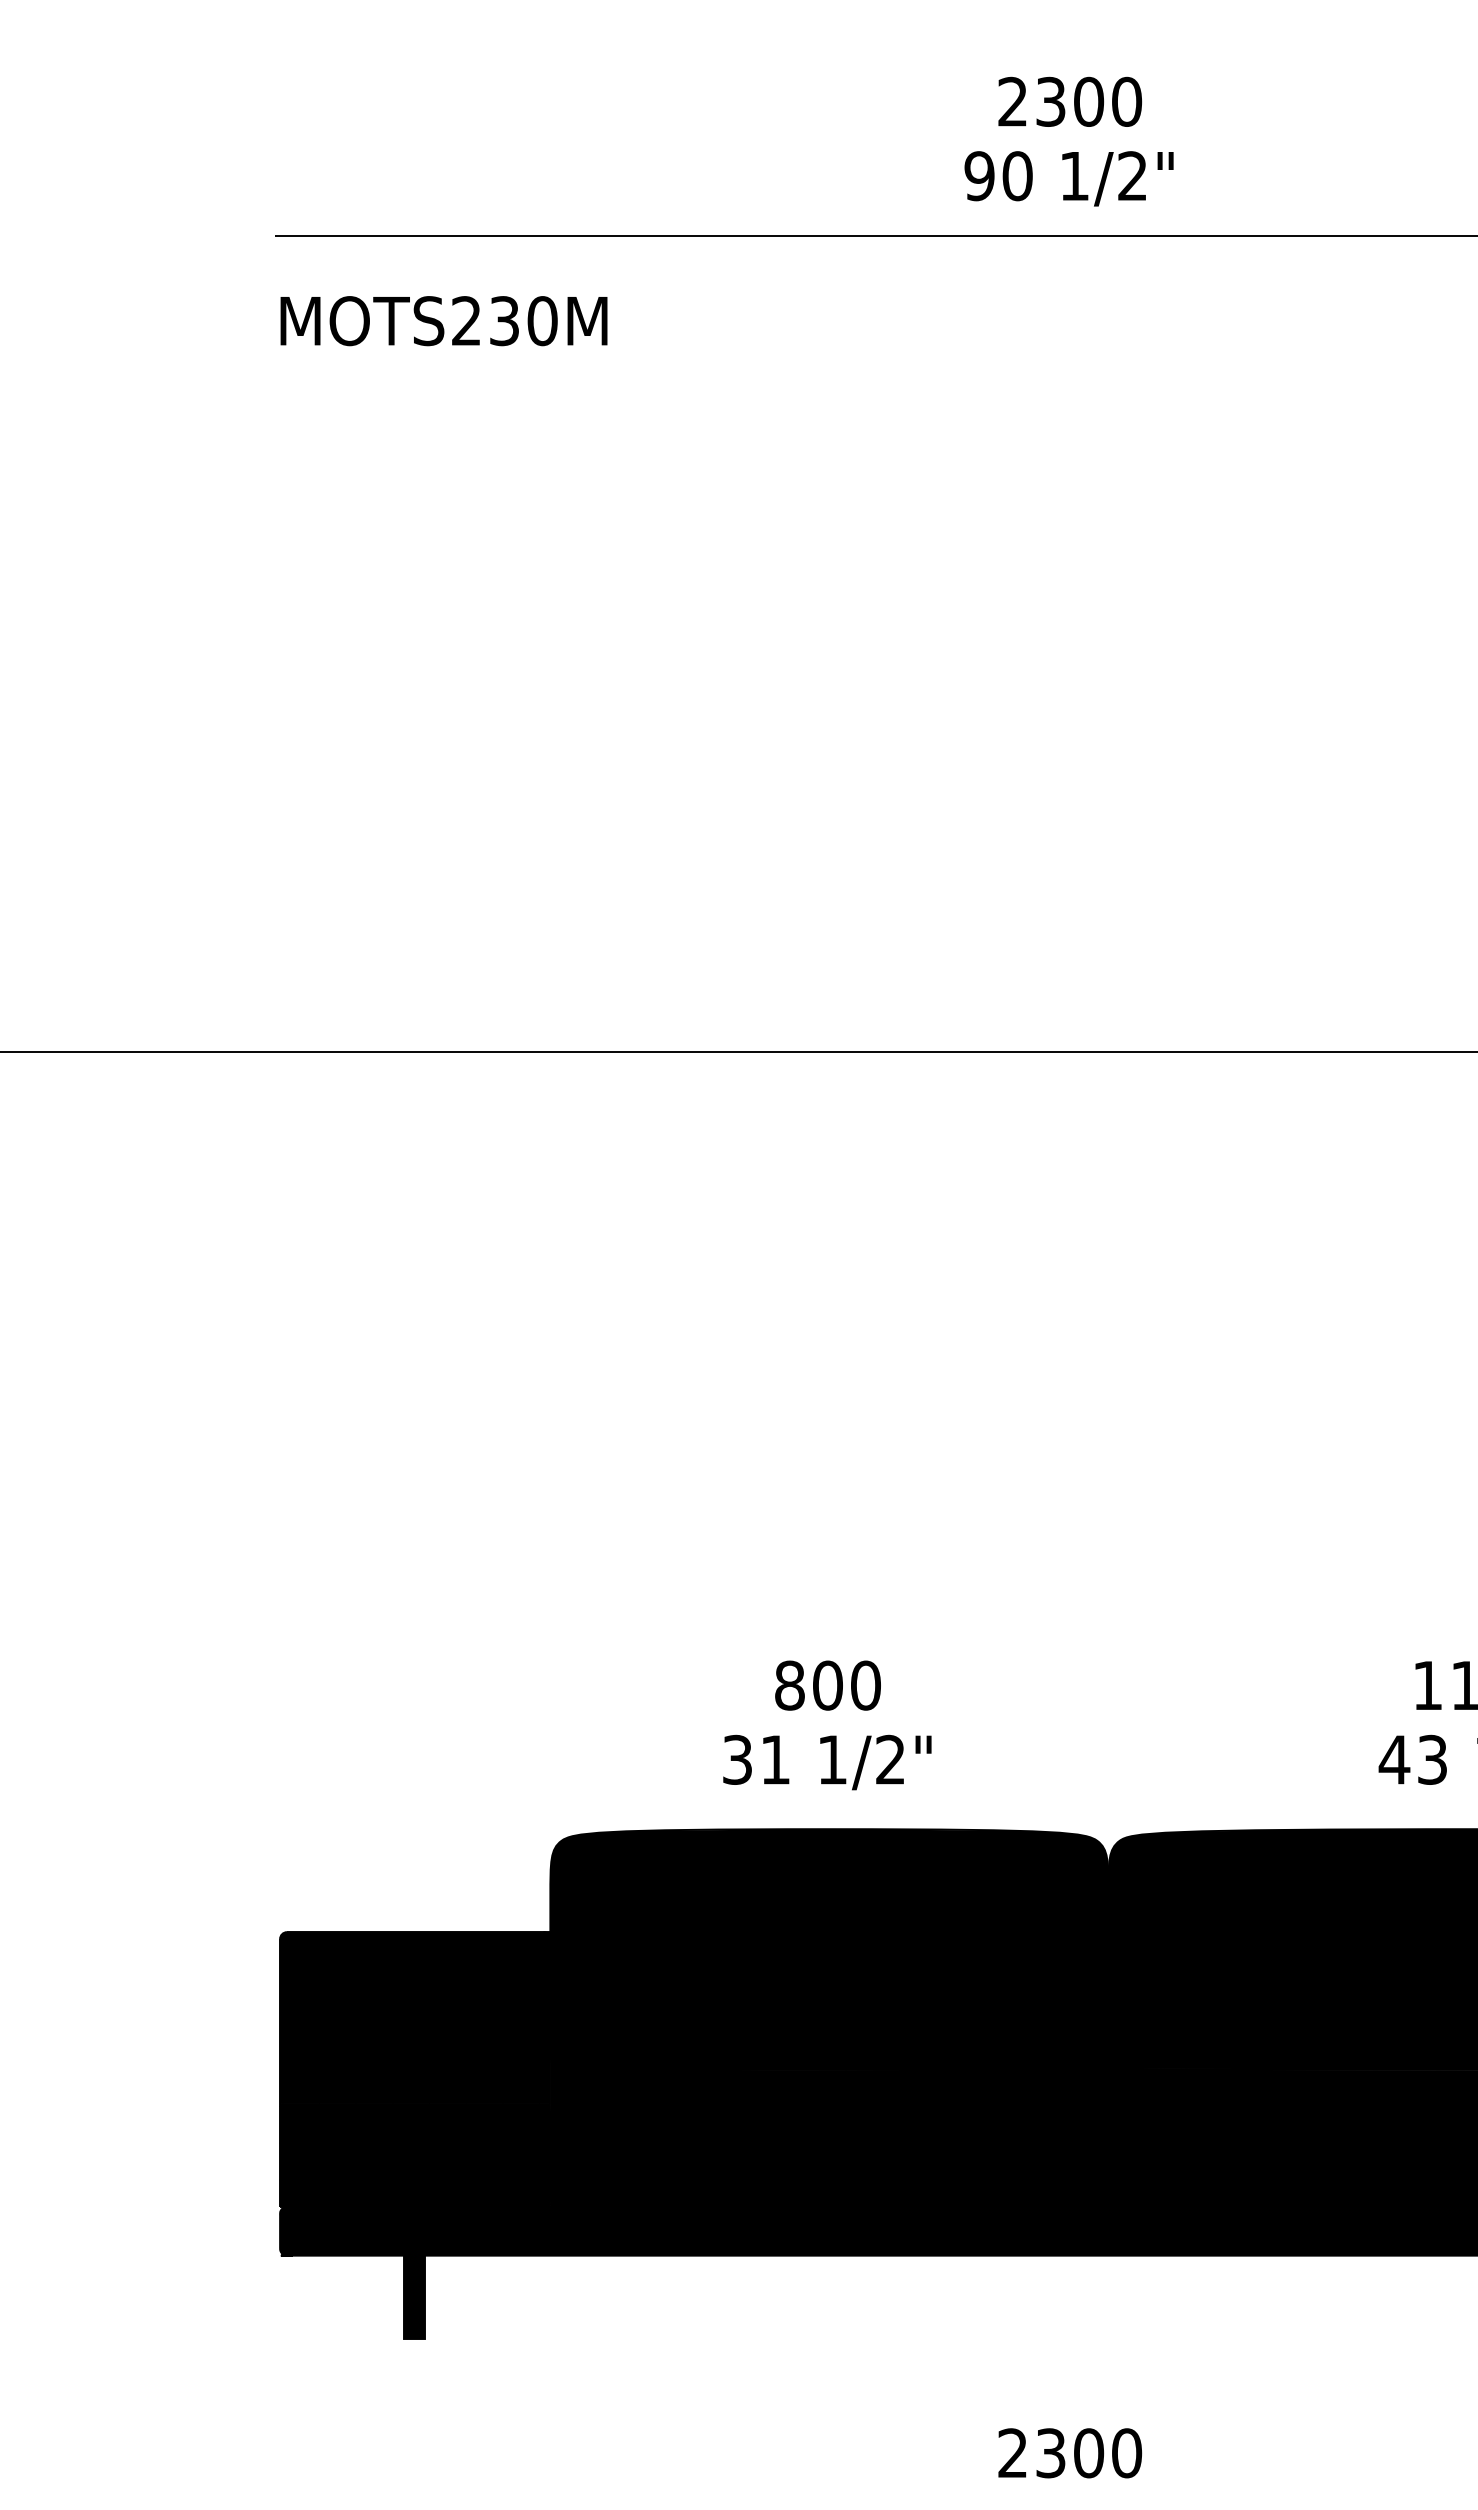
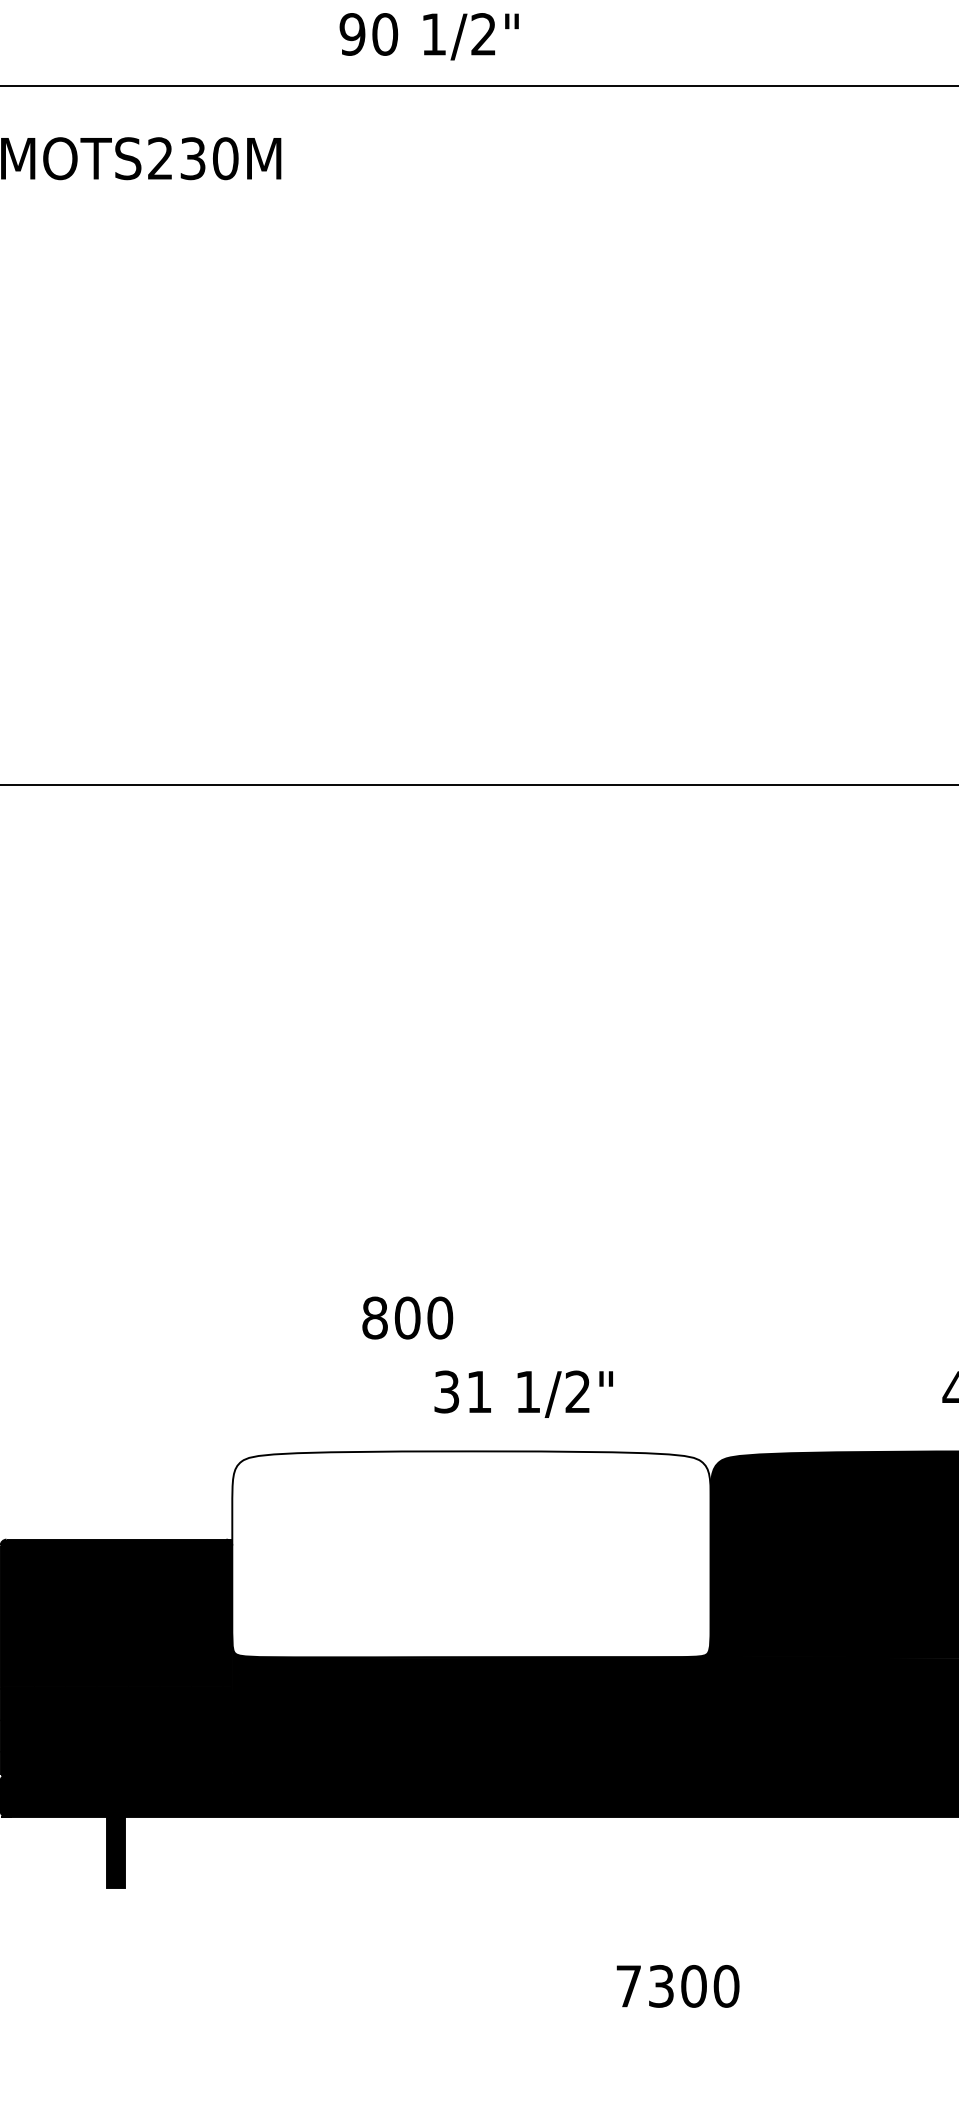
text: (1068, 178) -> (428, 36), moved
text: (827, 1685) -> (407, 1317), moved
text: (827, 1762) -> (523, 1394), moved
fill: (829, 1949) -> (471, 1554), removed
text: (1012, 2452) -> (628, 1985), 2300 -> 7300

